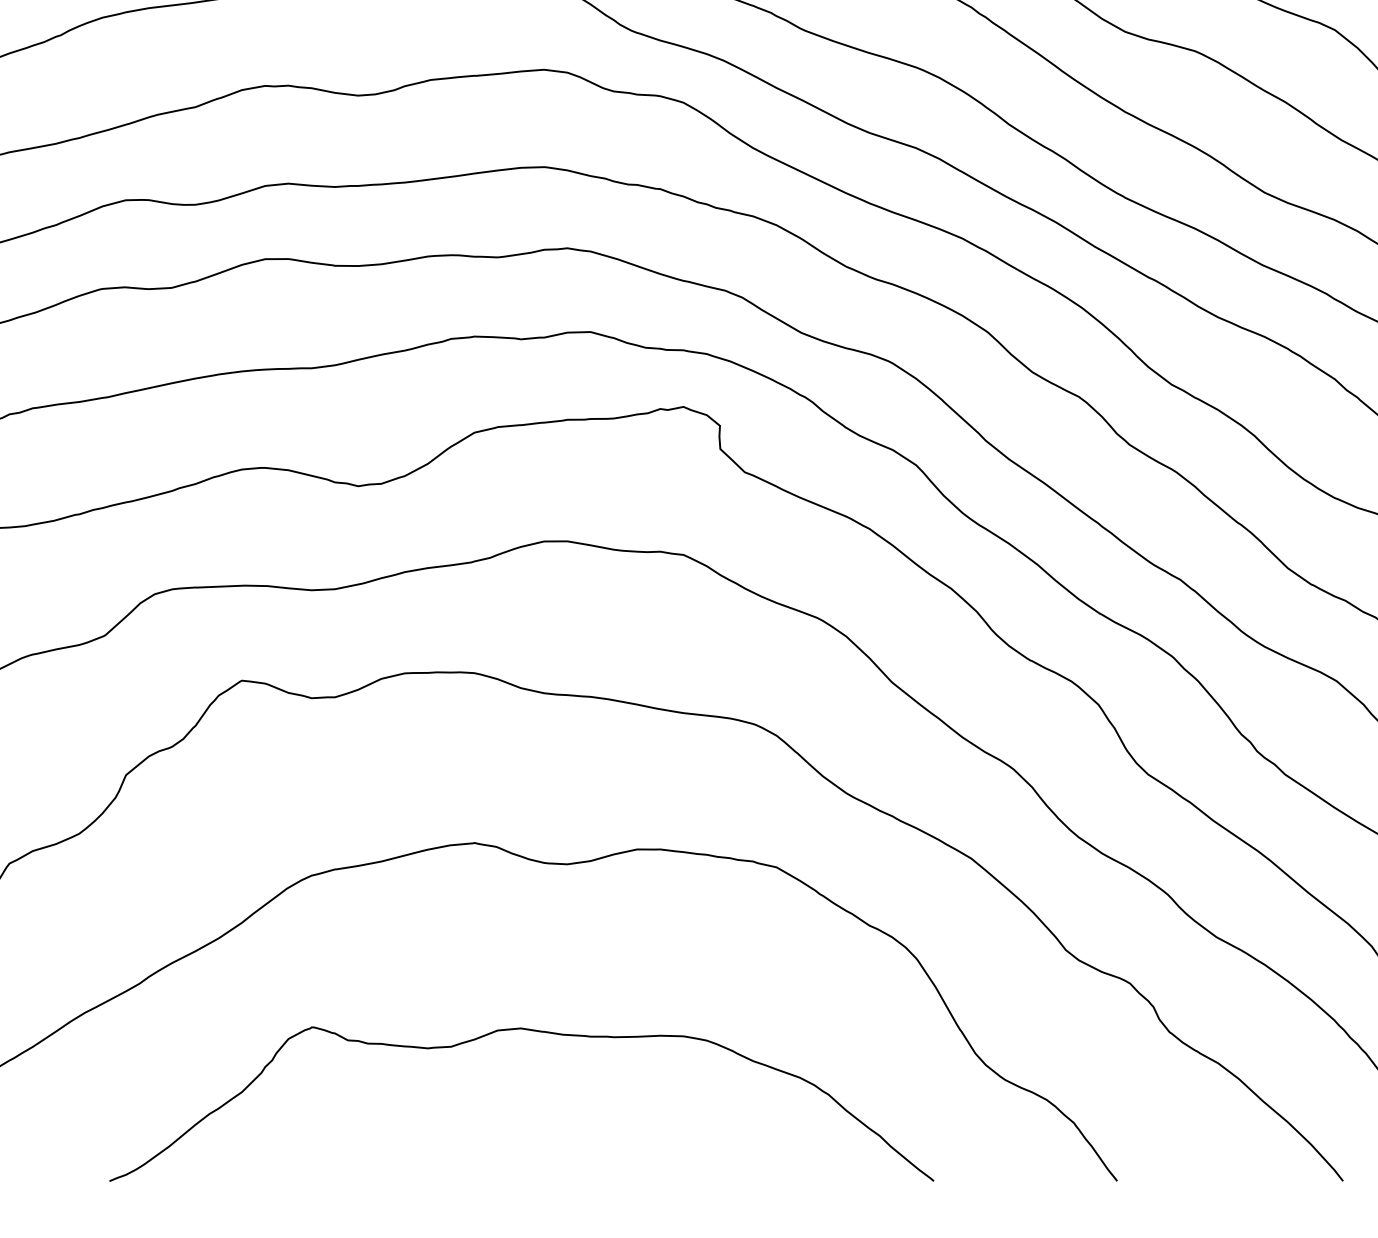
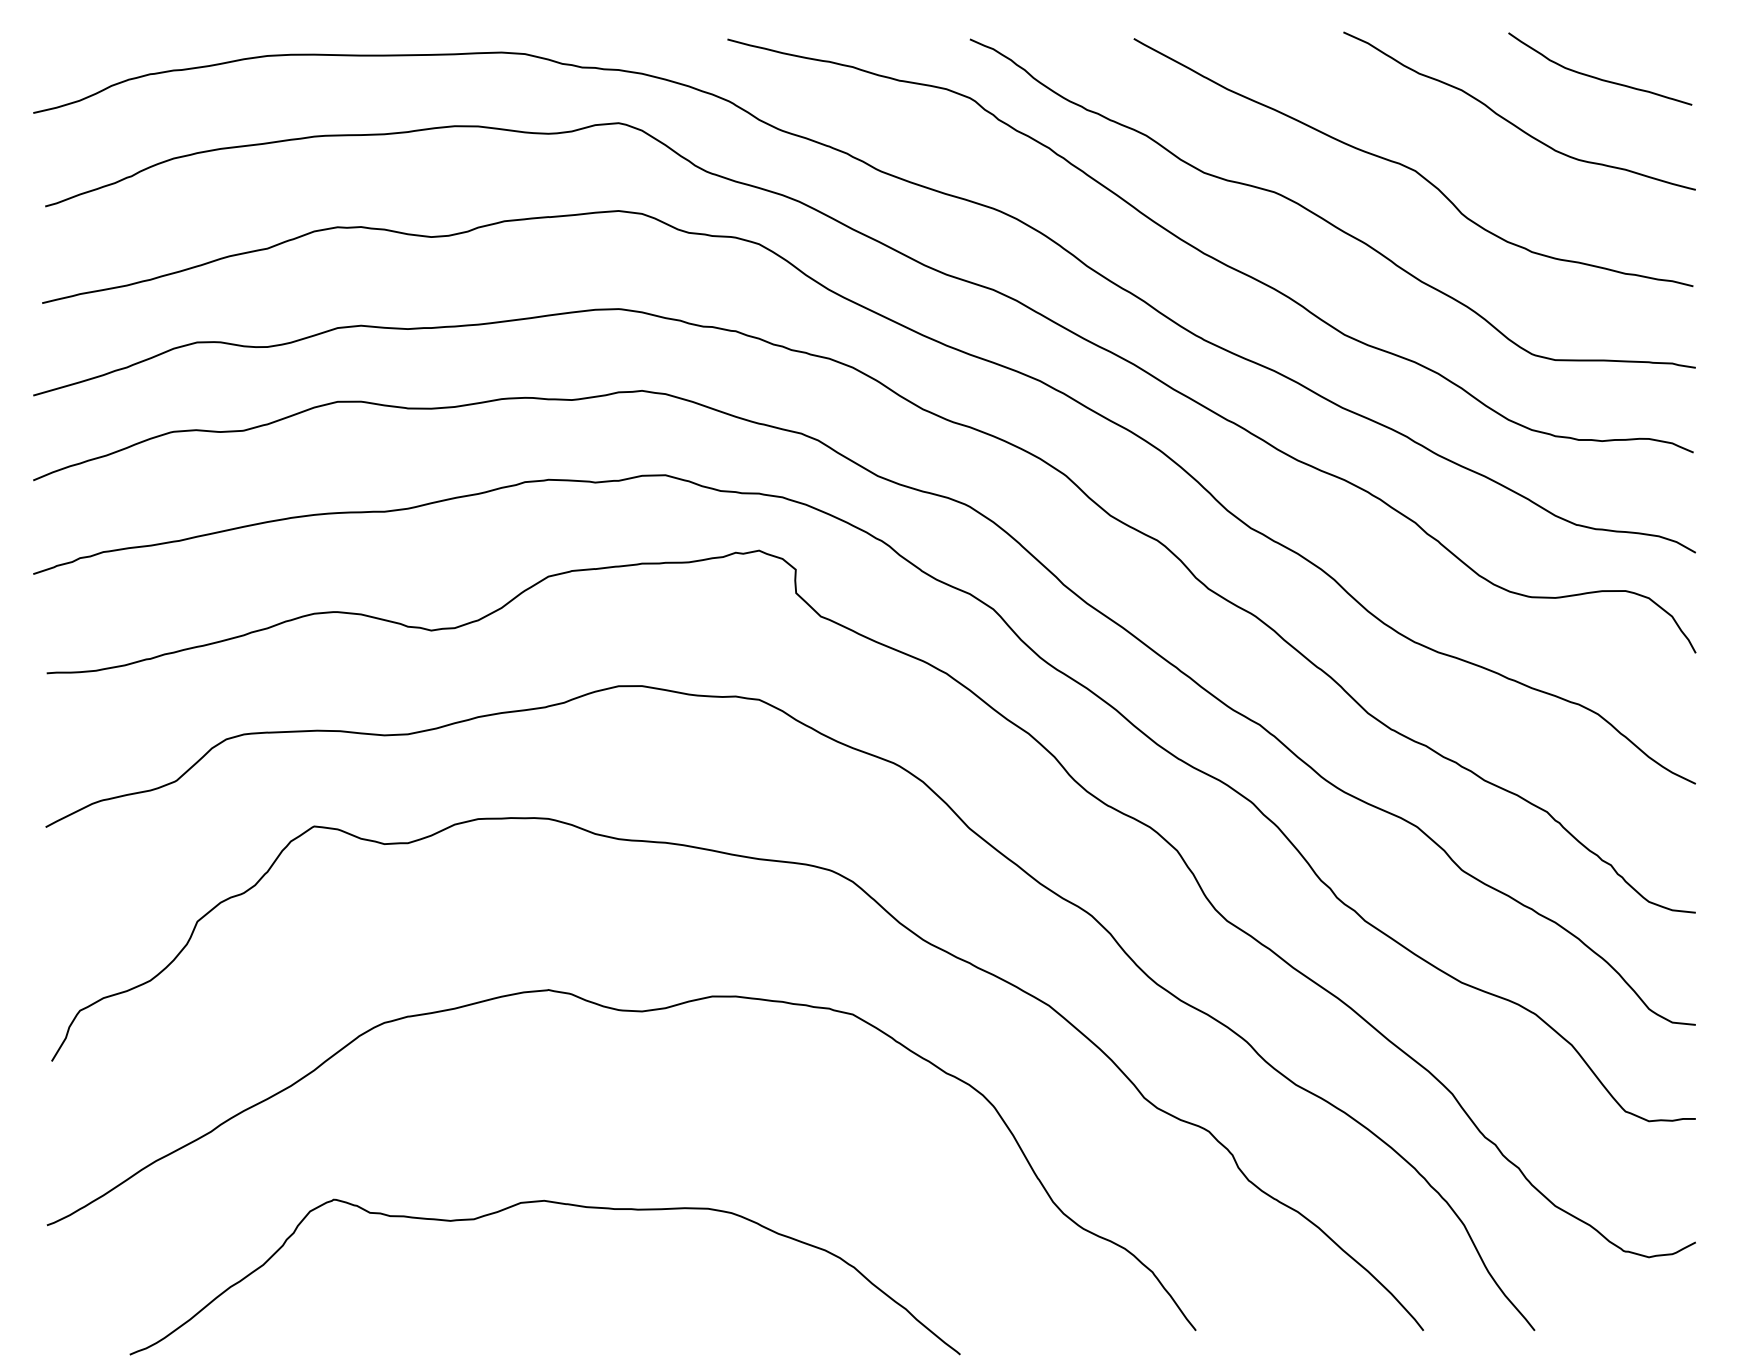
curve: (536, 1032) -> (559, 1204), moved

